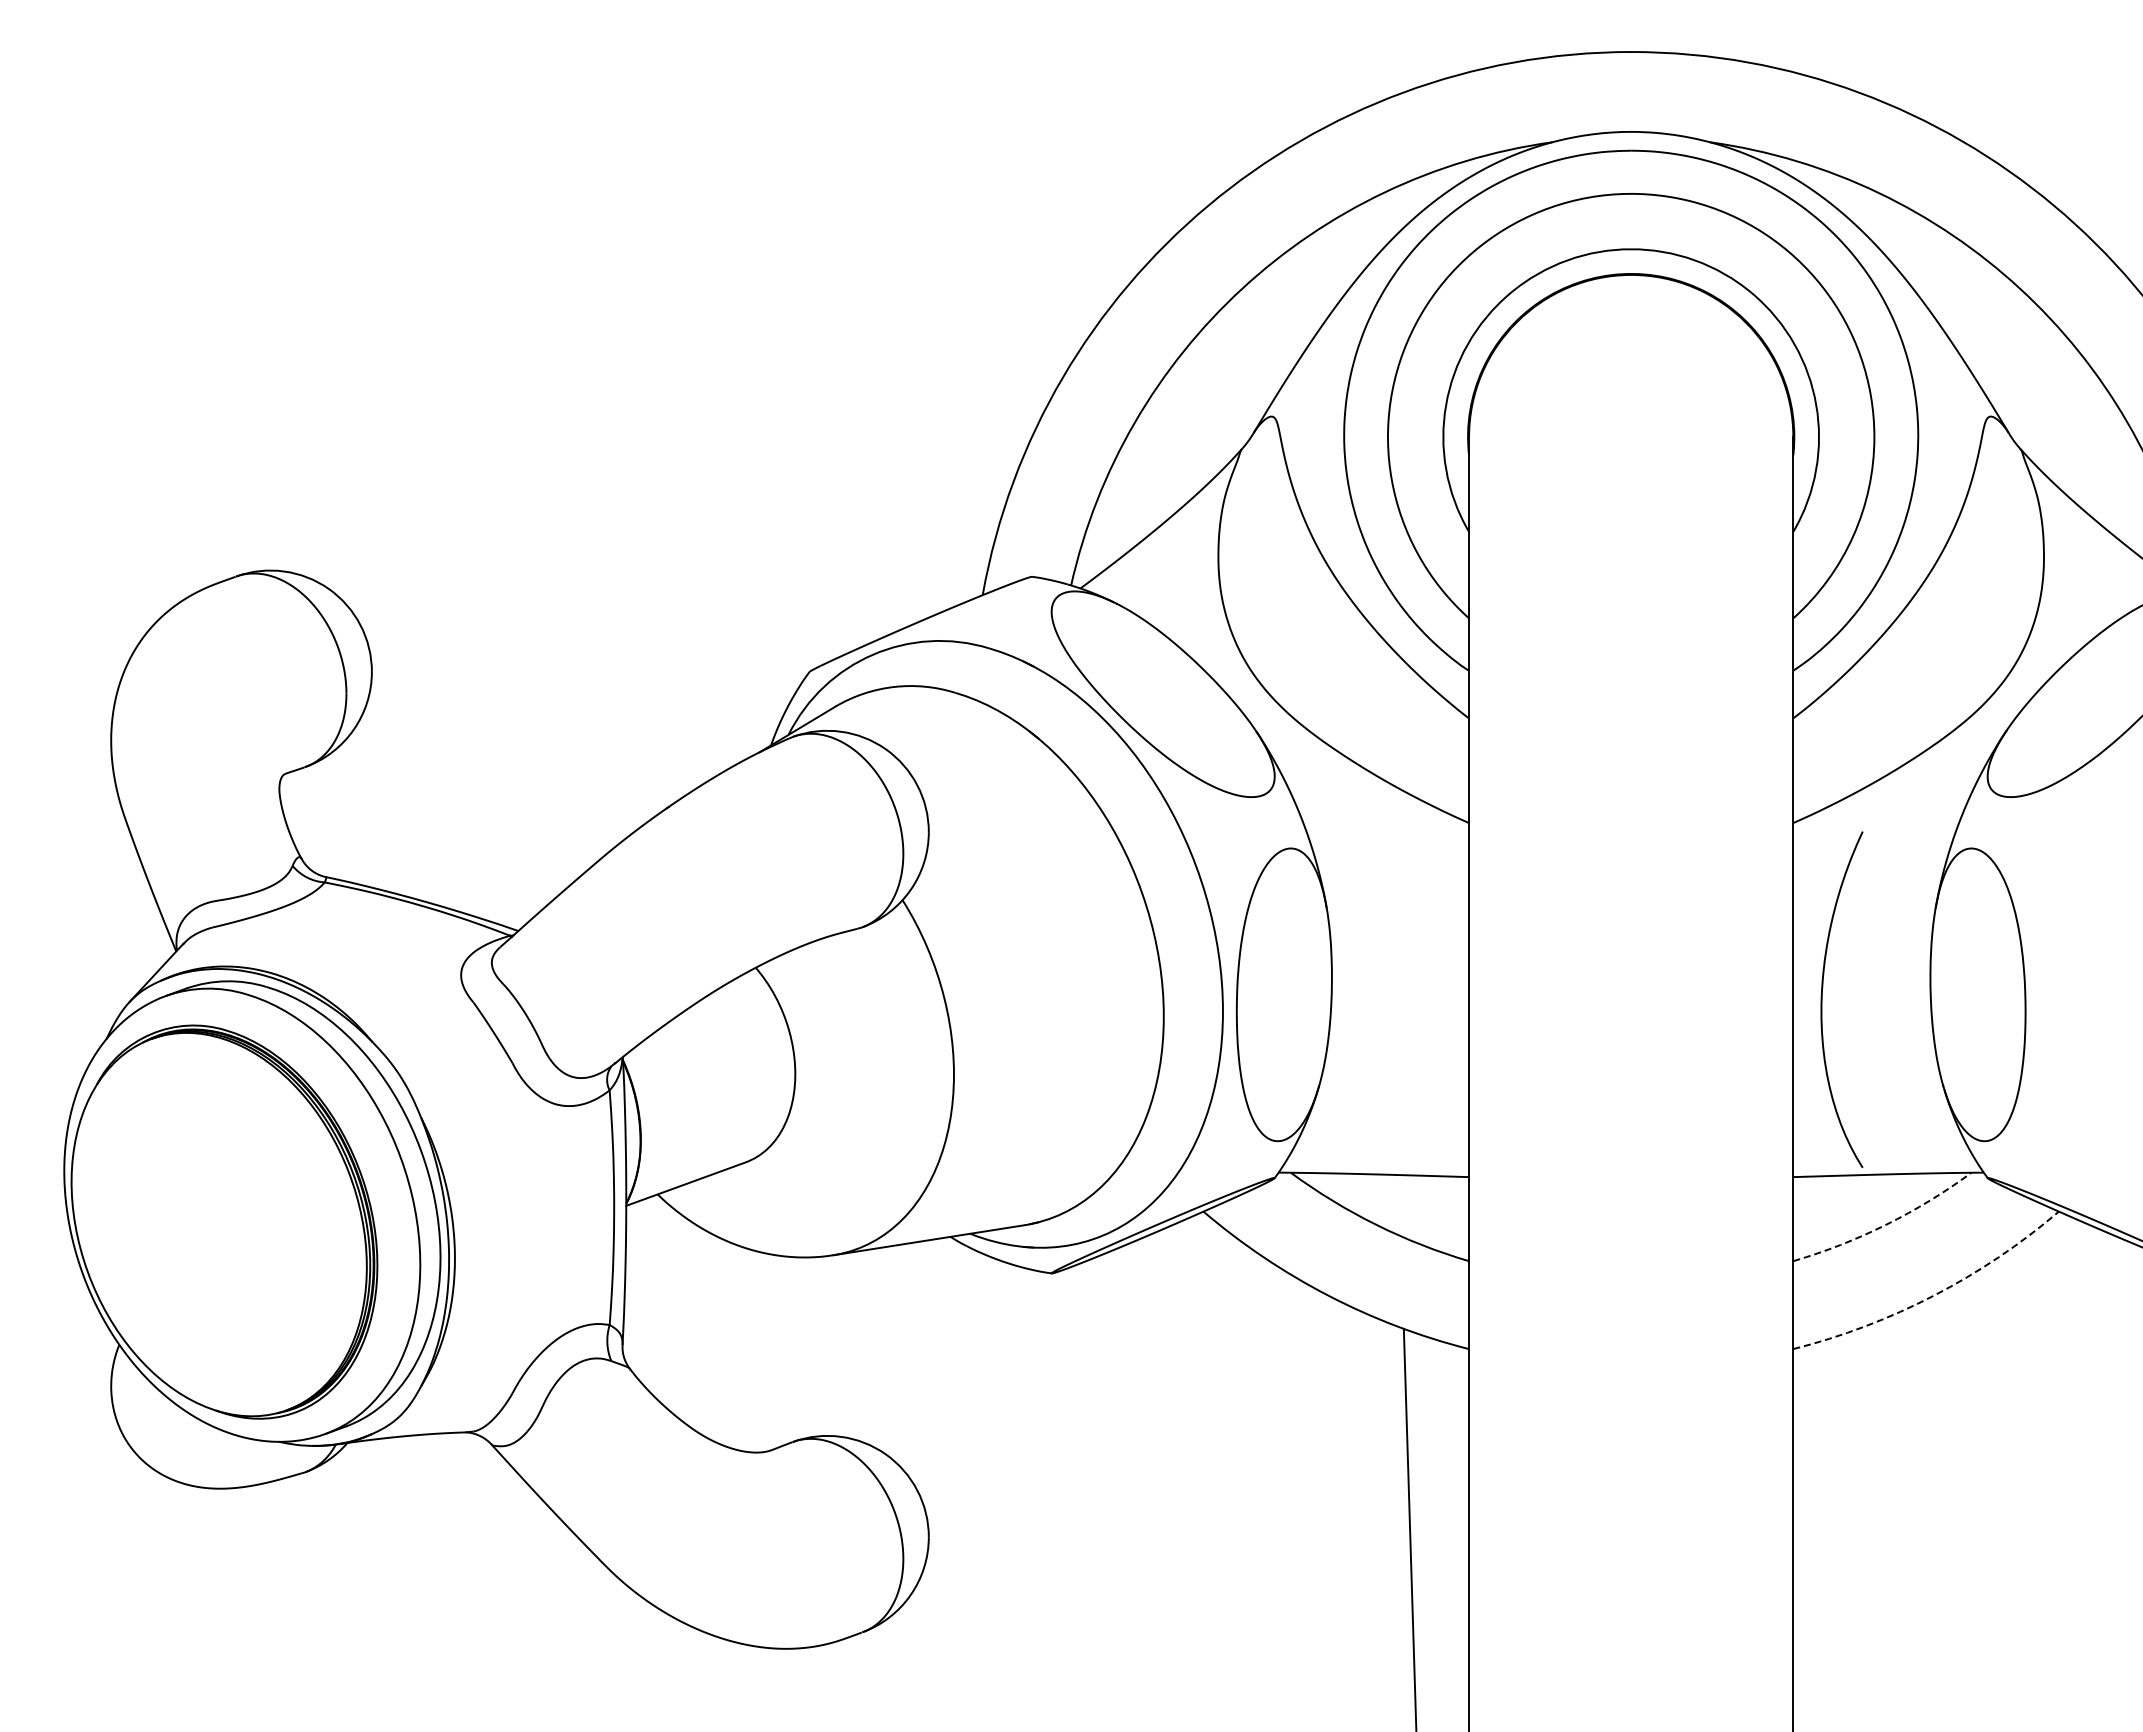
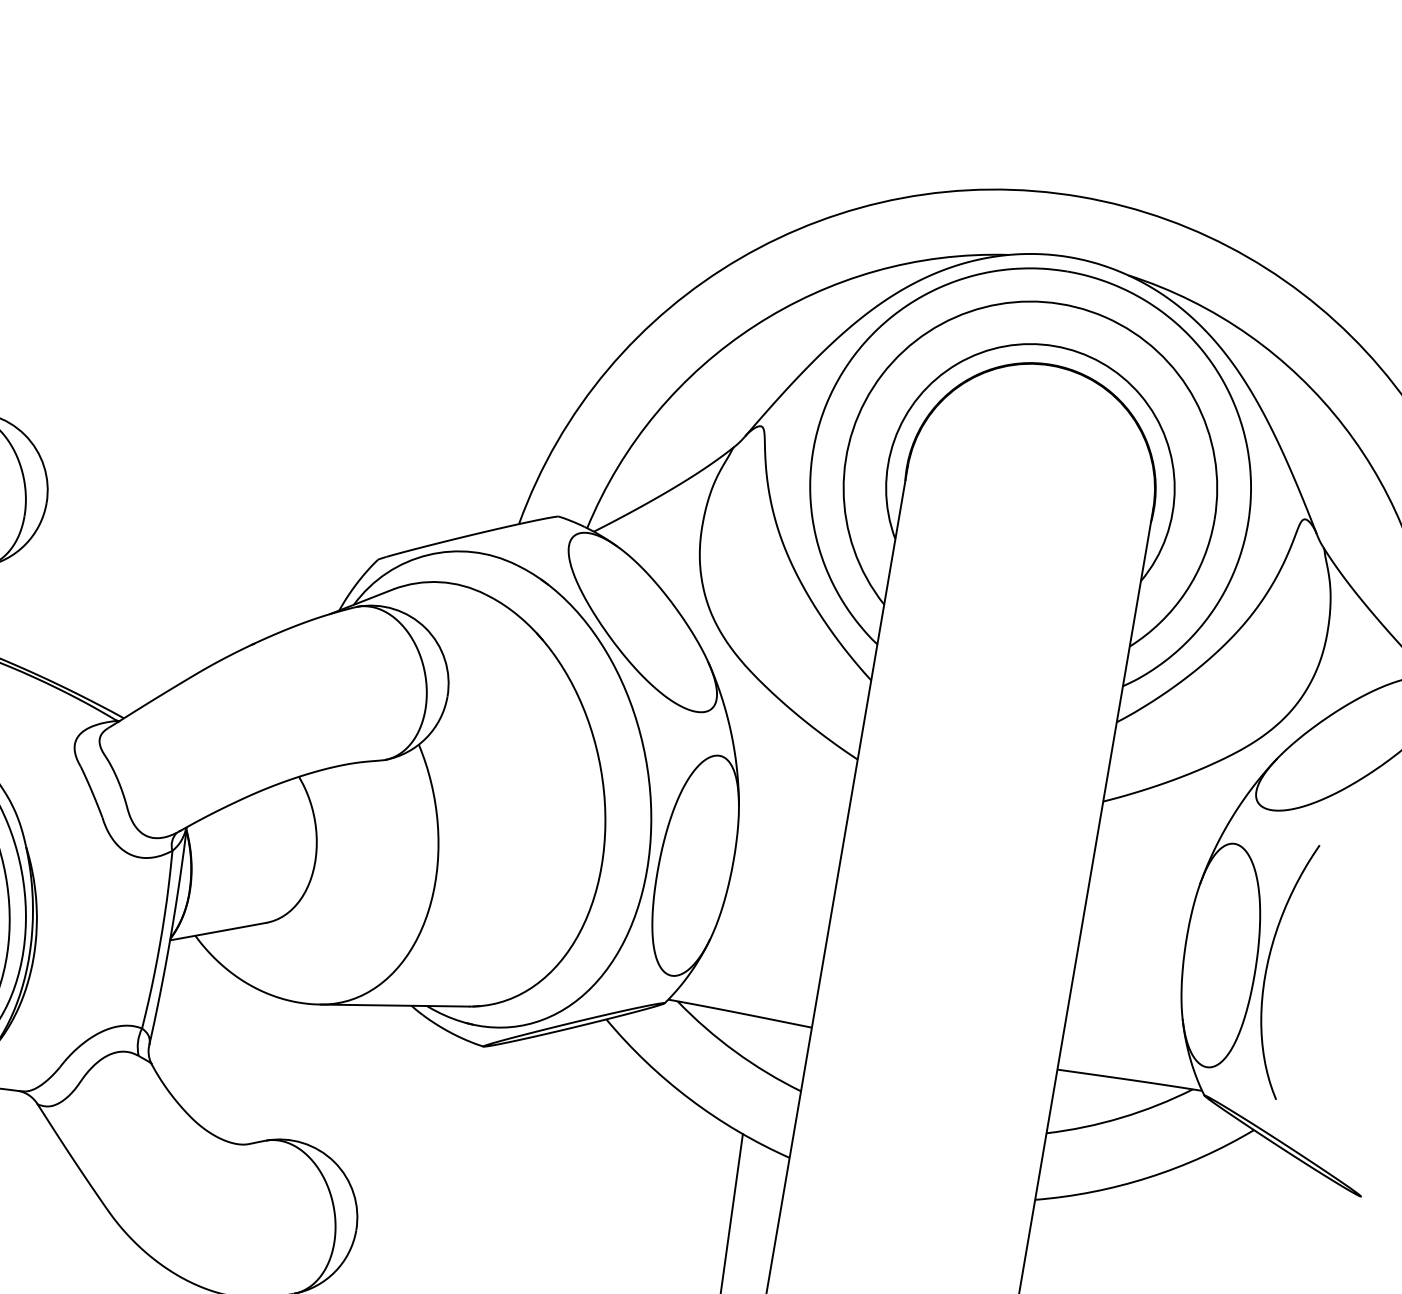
curve: (1822, 999) -> (1267, 967), moved
arc: (1886, 1224) -> (1121, 1117), dashed -> solid
arc: (1933, 1295) -> (1148, 1177), dashed -> solid

